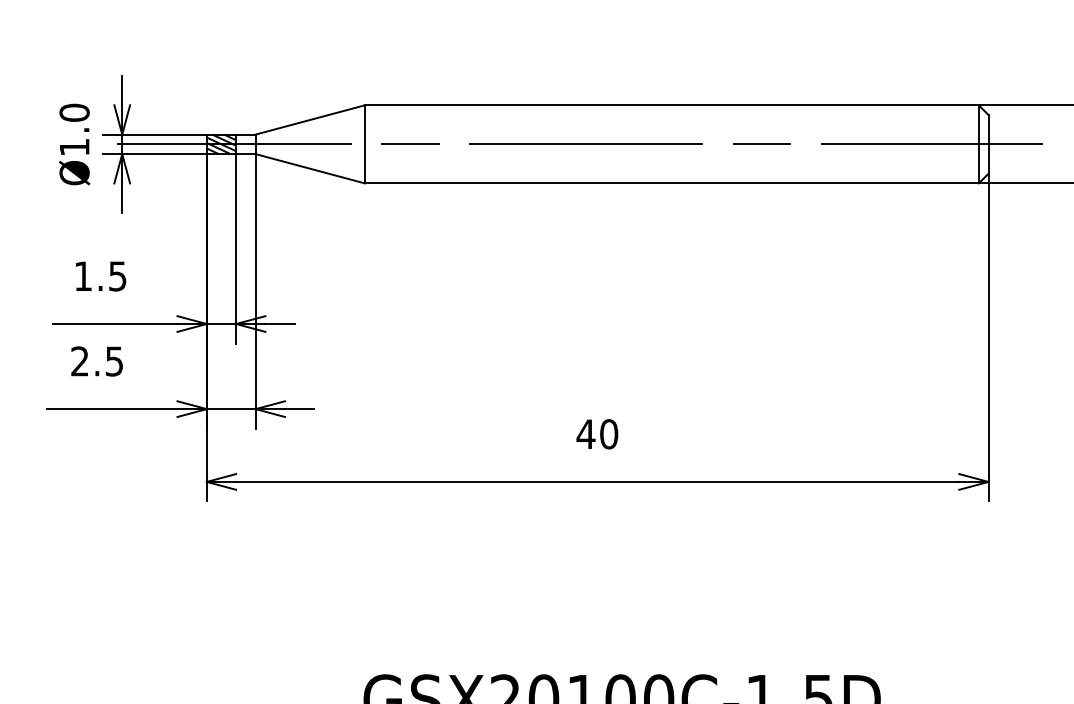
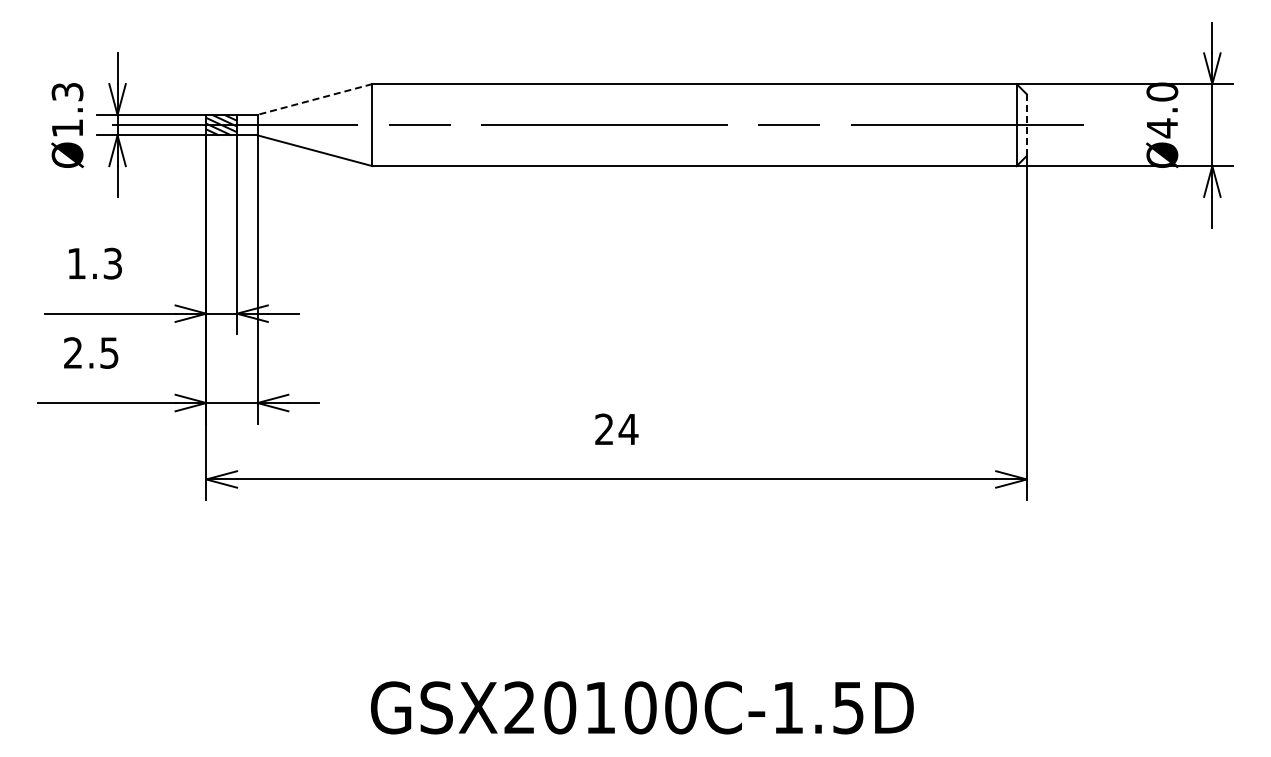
text: (74, 112) -> (67, 91), Ø1.0 -> Ø1.3
line: (309, 119) -> (314, 99), solid -> dashed
line: (988, 144) -> (1026, 125), solid -> dashed
text: (117, 275) -> (112, 262), 1.5 -> 1.3
text: (597, 434) -> (616, 429), 40 -> 24

